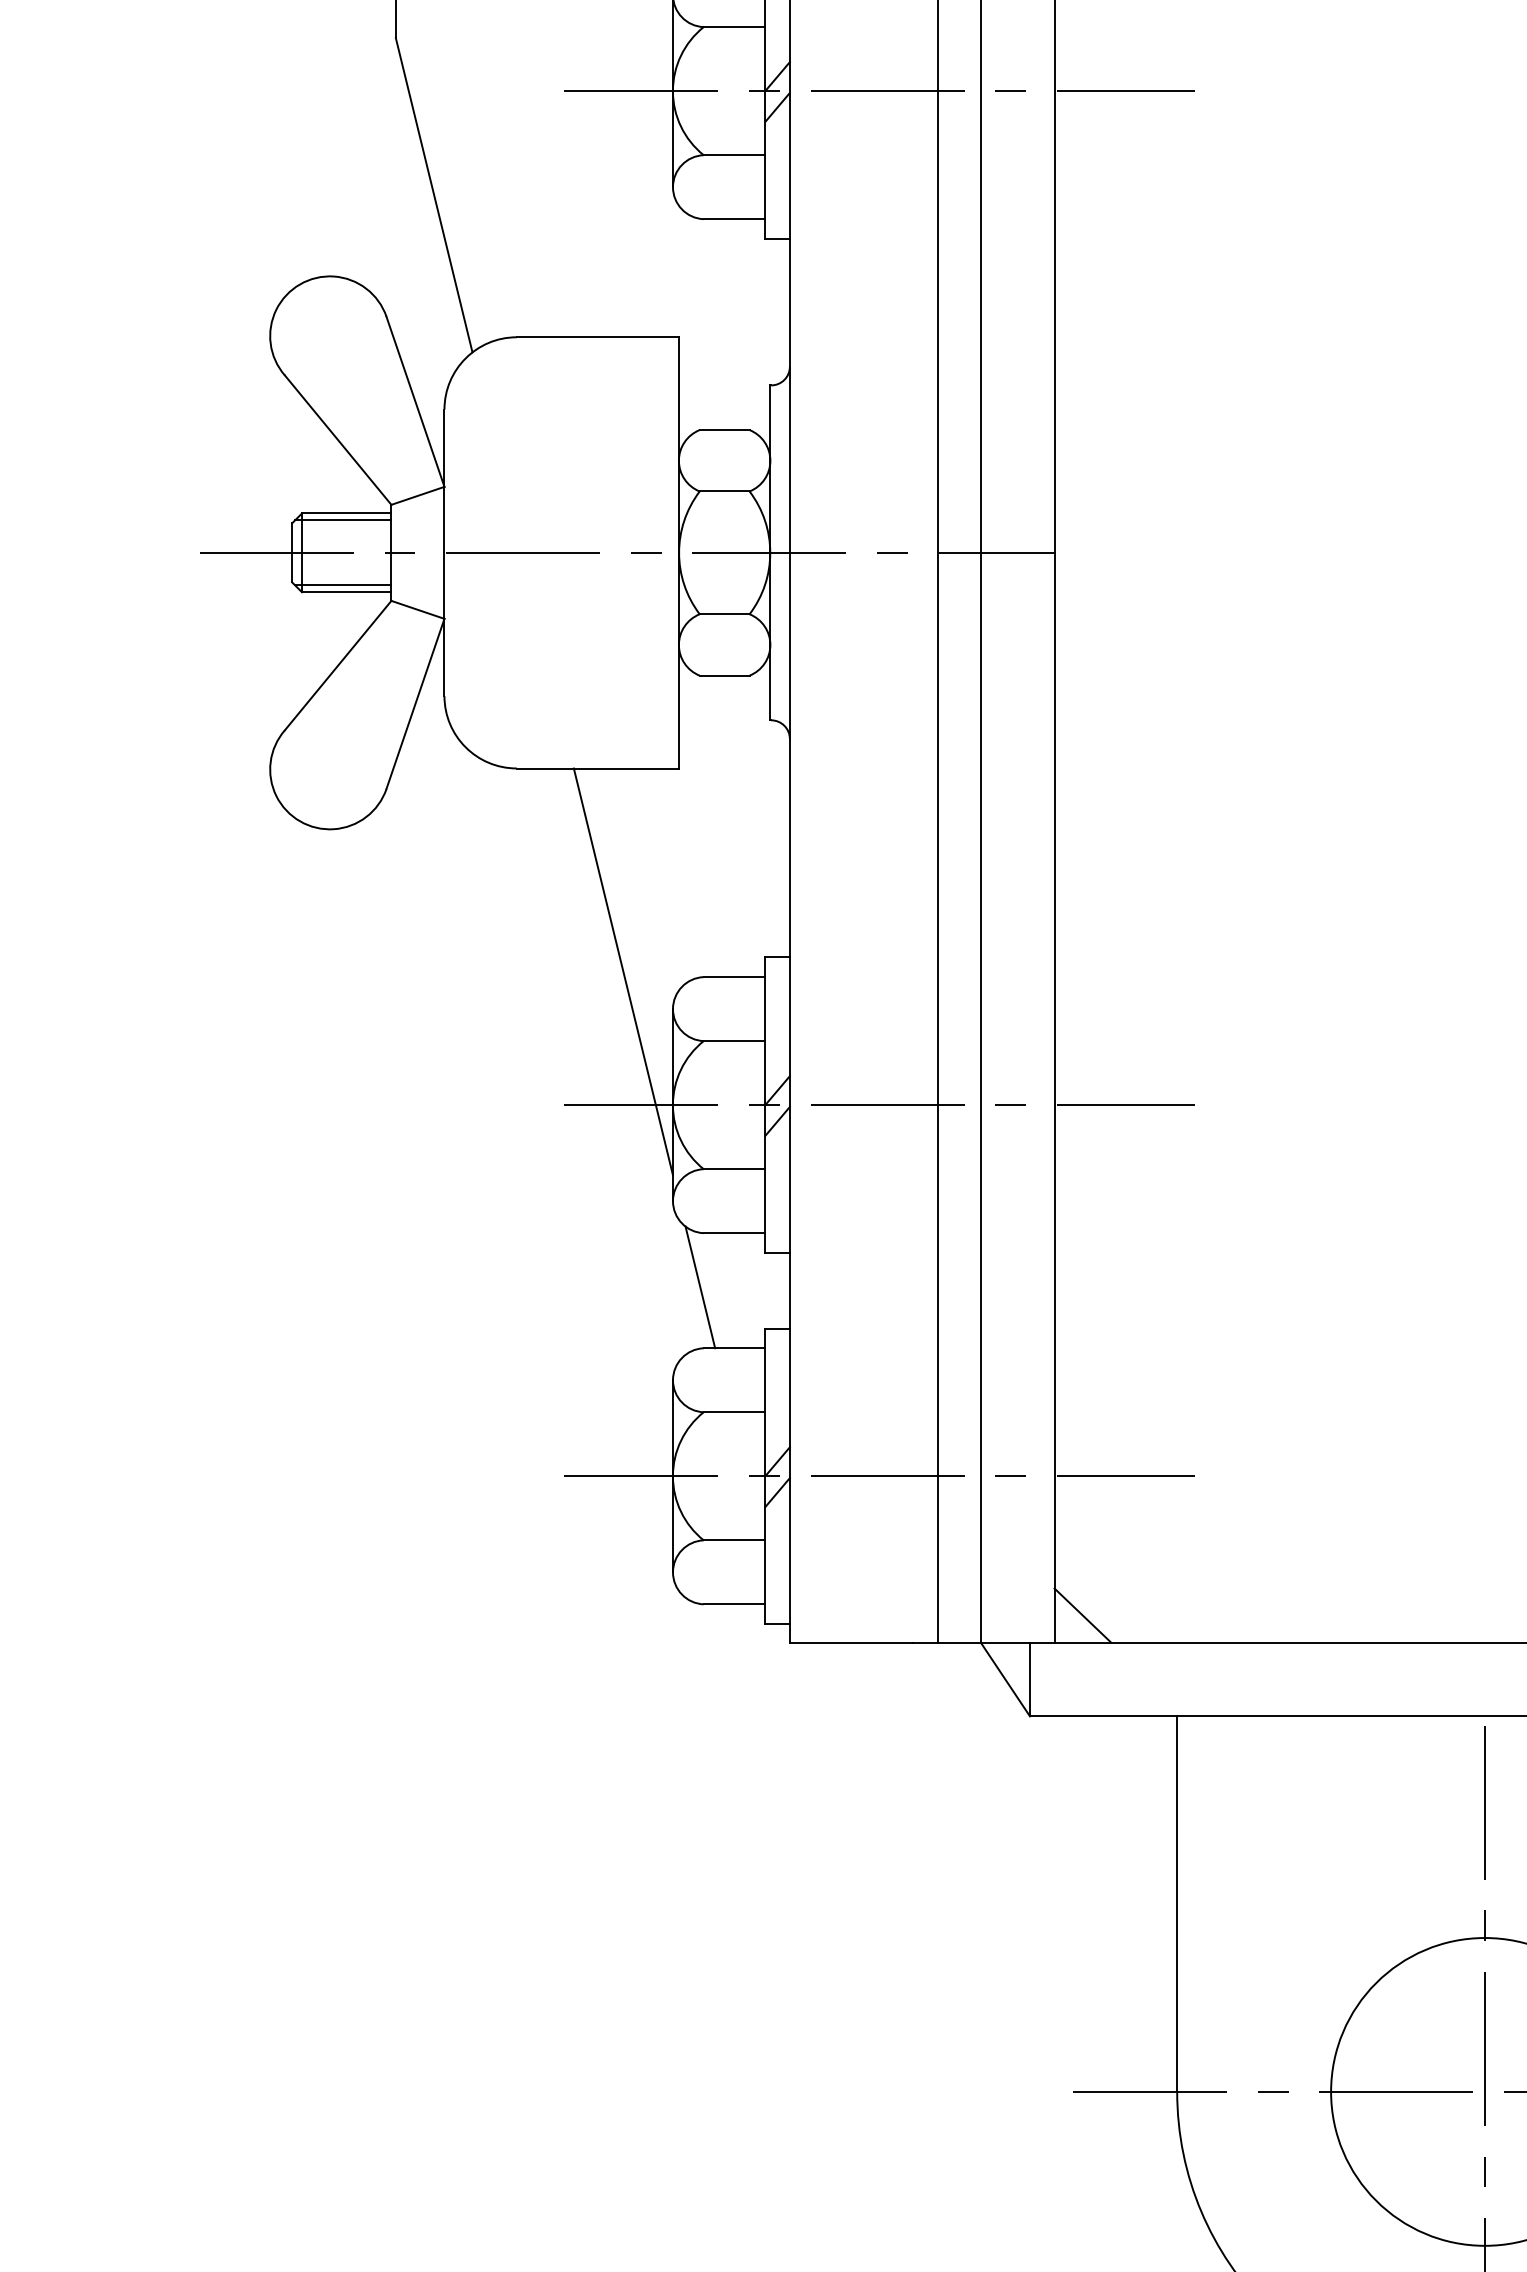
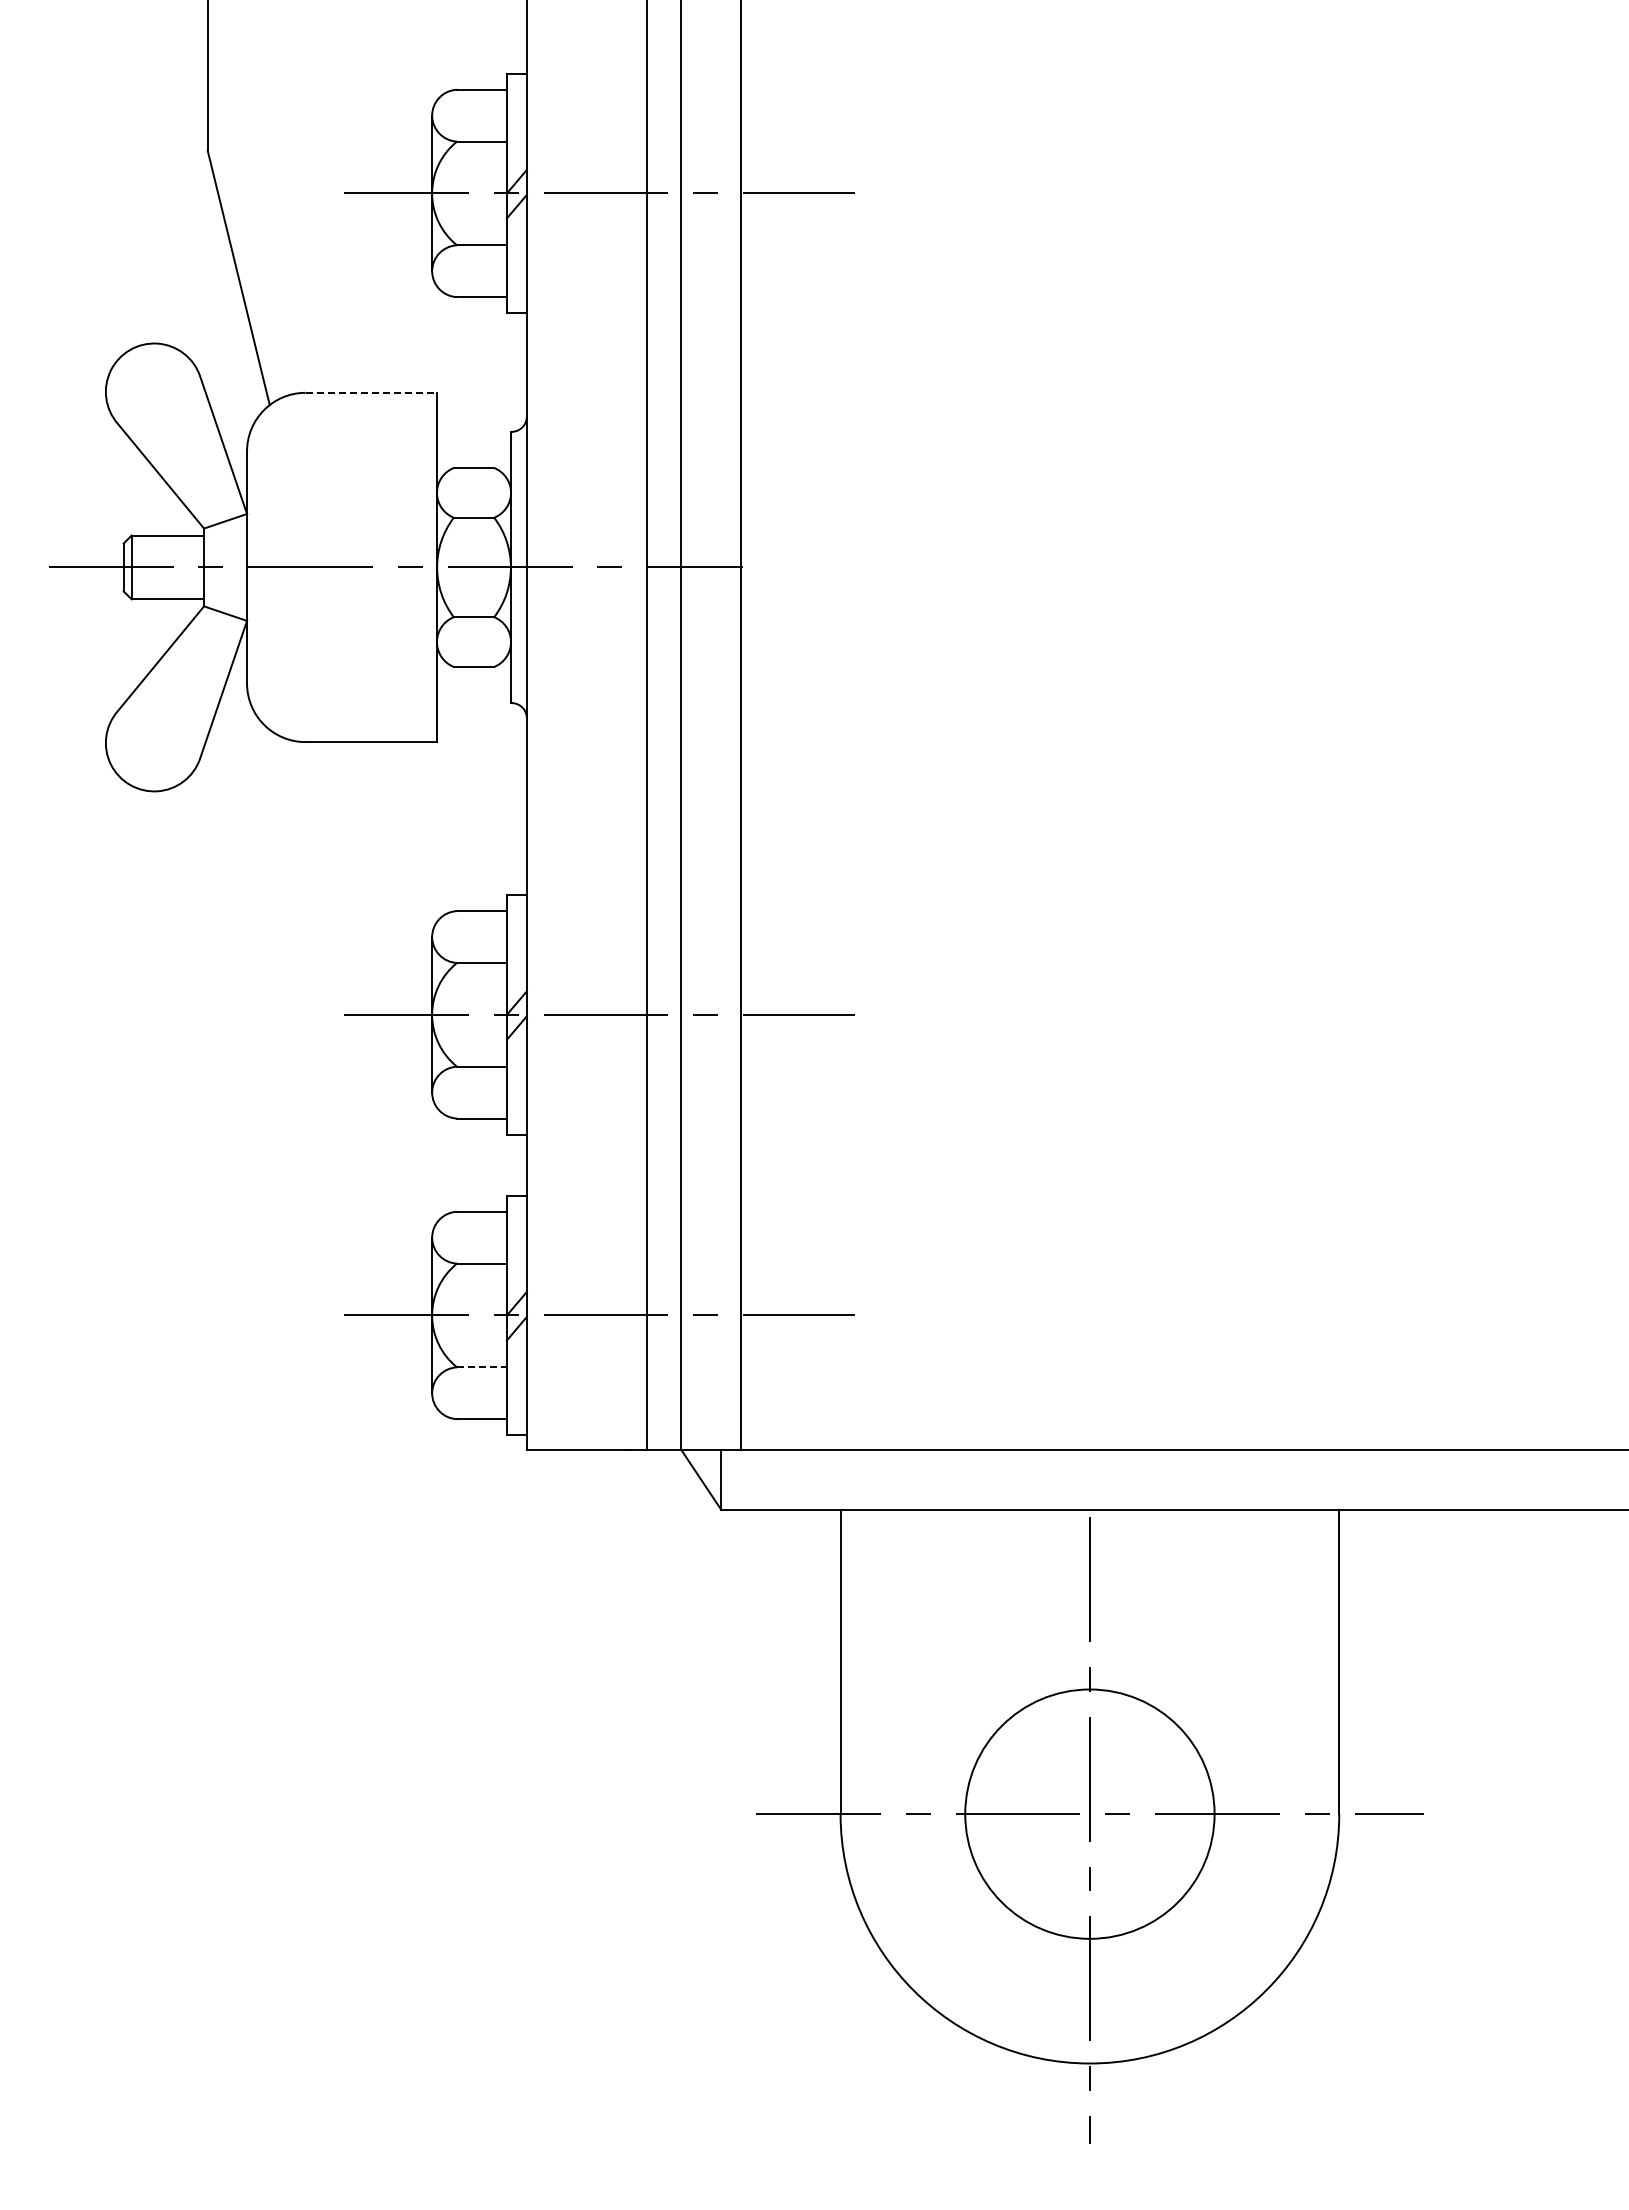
line: (598, 336) -> (371, 392), solid -> dashed
line: (343, 520) -> (165, 541), removed
line: (343, 585) -> (165, 593), removed
line: (622, 971) -> (391, 906), removed
line: (700, 1287) -> (454, 1162), removed
line: (733, 1540) -> (481, 1367), solid -> dashed
line: (1083, 1615) -> (764, 1428), removed

